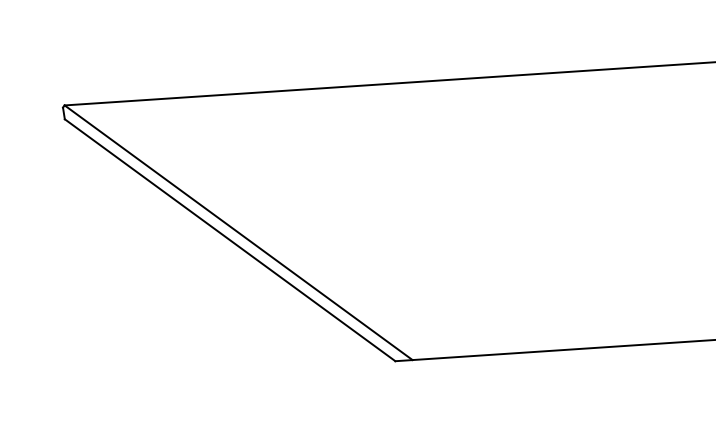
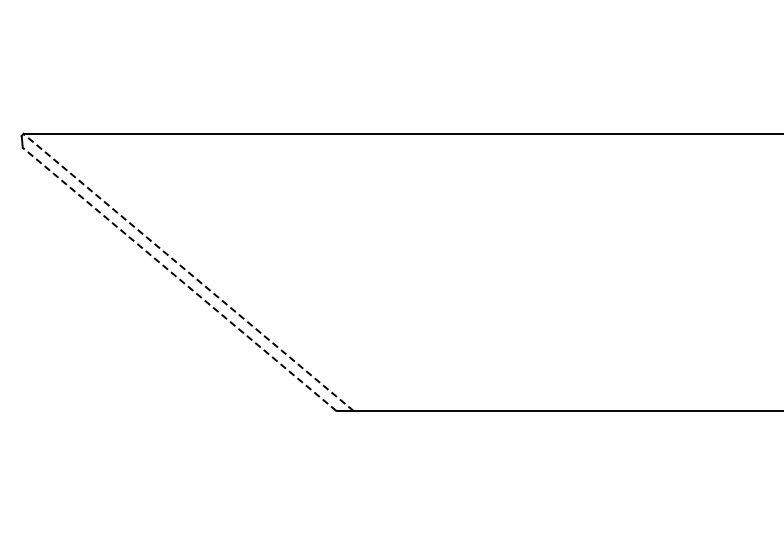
line: (238, 232) -> (188, 272), solid -> dashed
line: (229, 240) -> (179, 279), solid -> dashed

